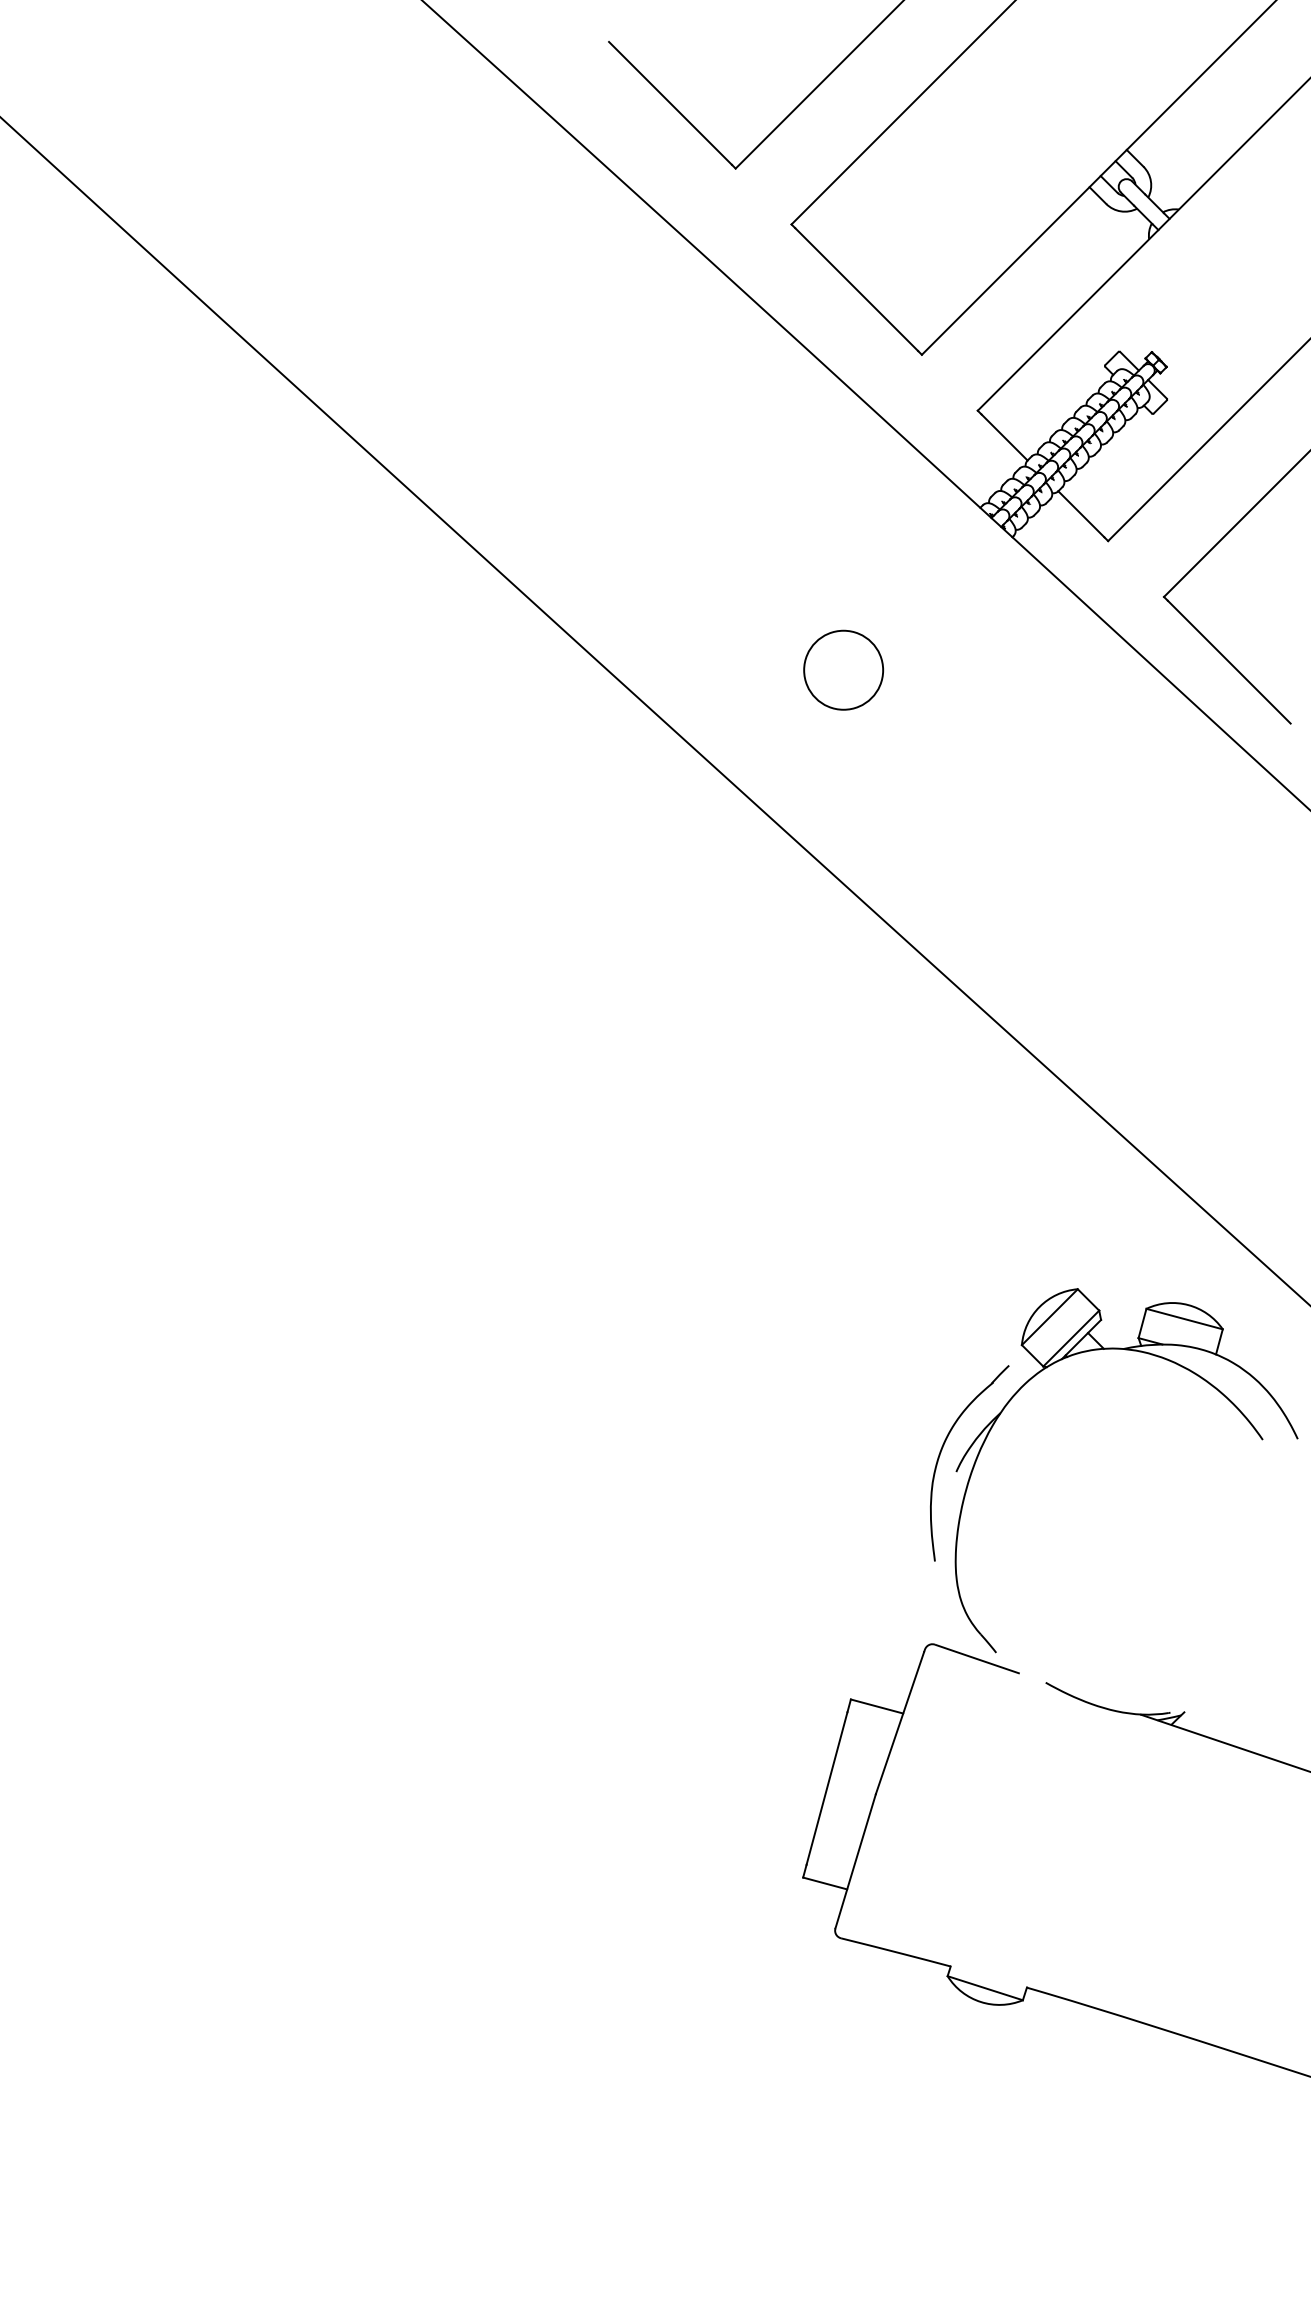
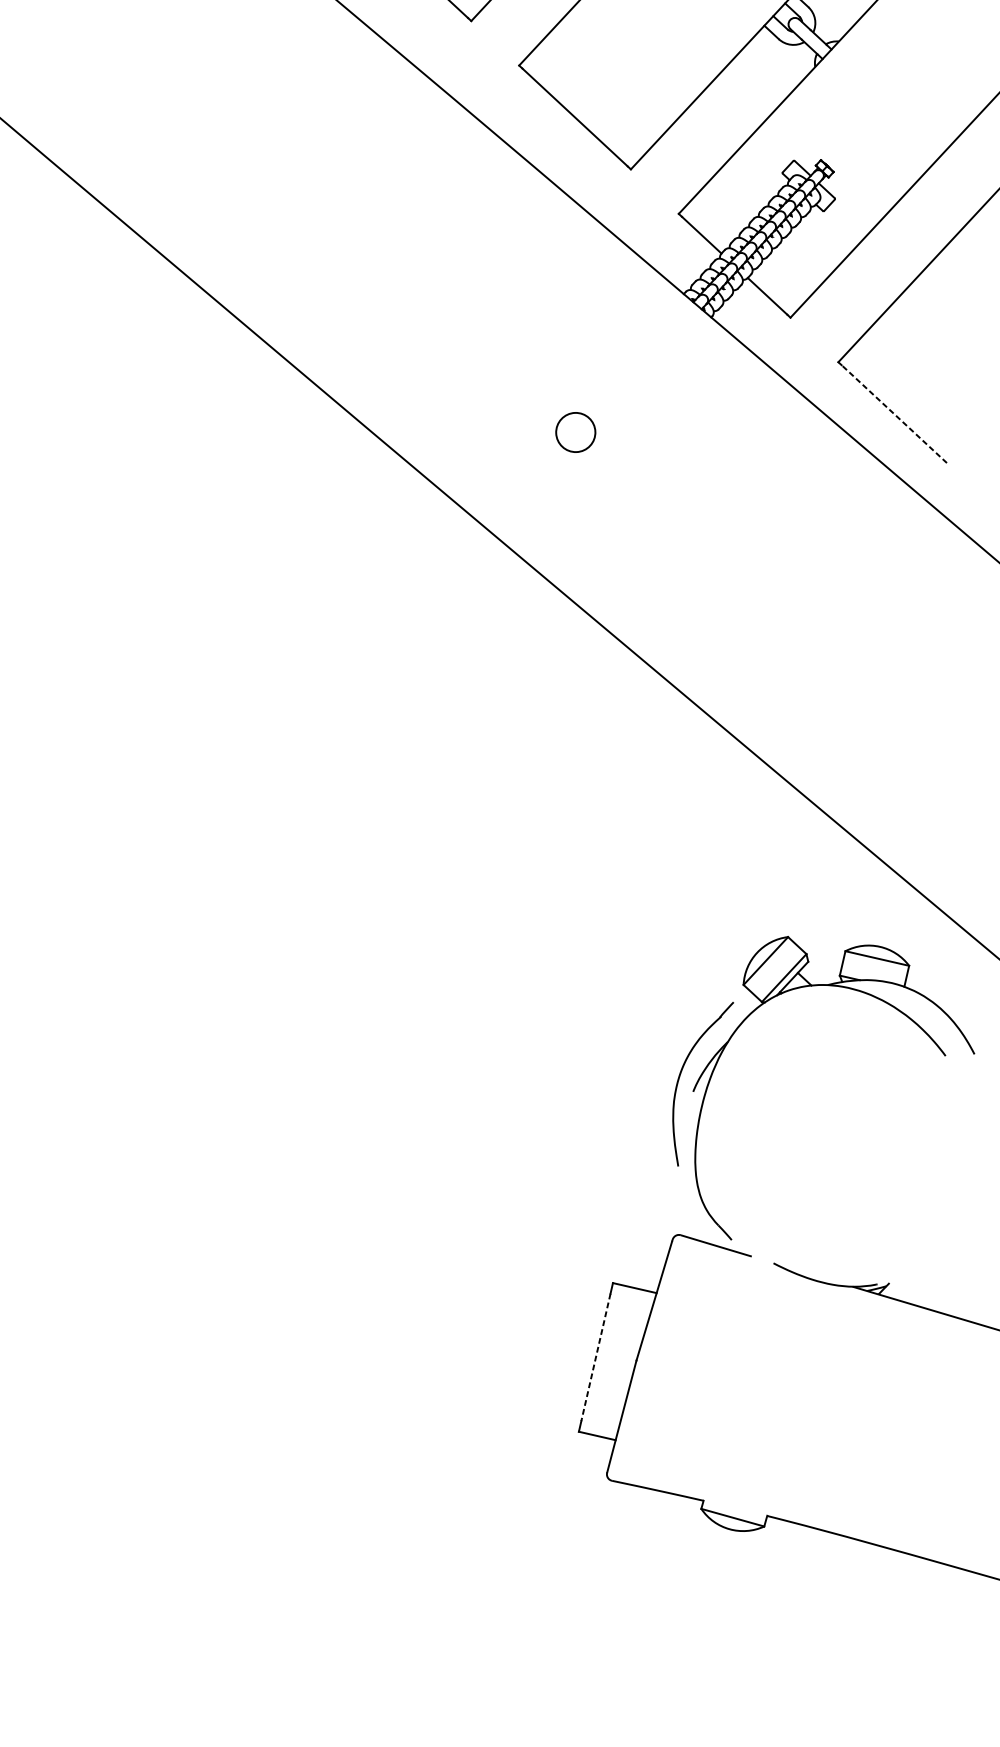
line: (1229, 662) -> (894, 414), solid -> dashed
circle: (843, 669) -> (575, 431), size x0.6
line: (826, 1789) -> (595, 1358), solid -> dashed

